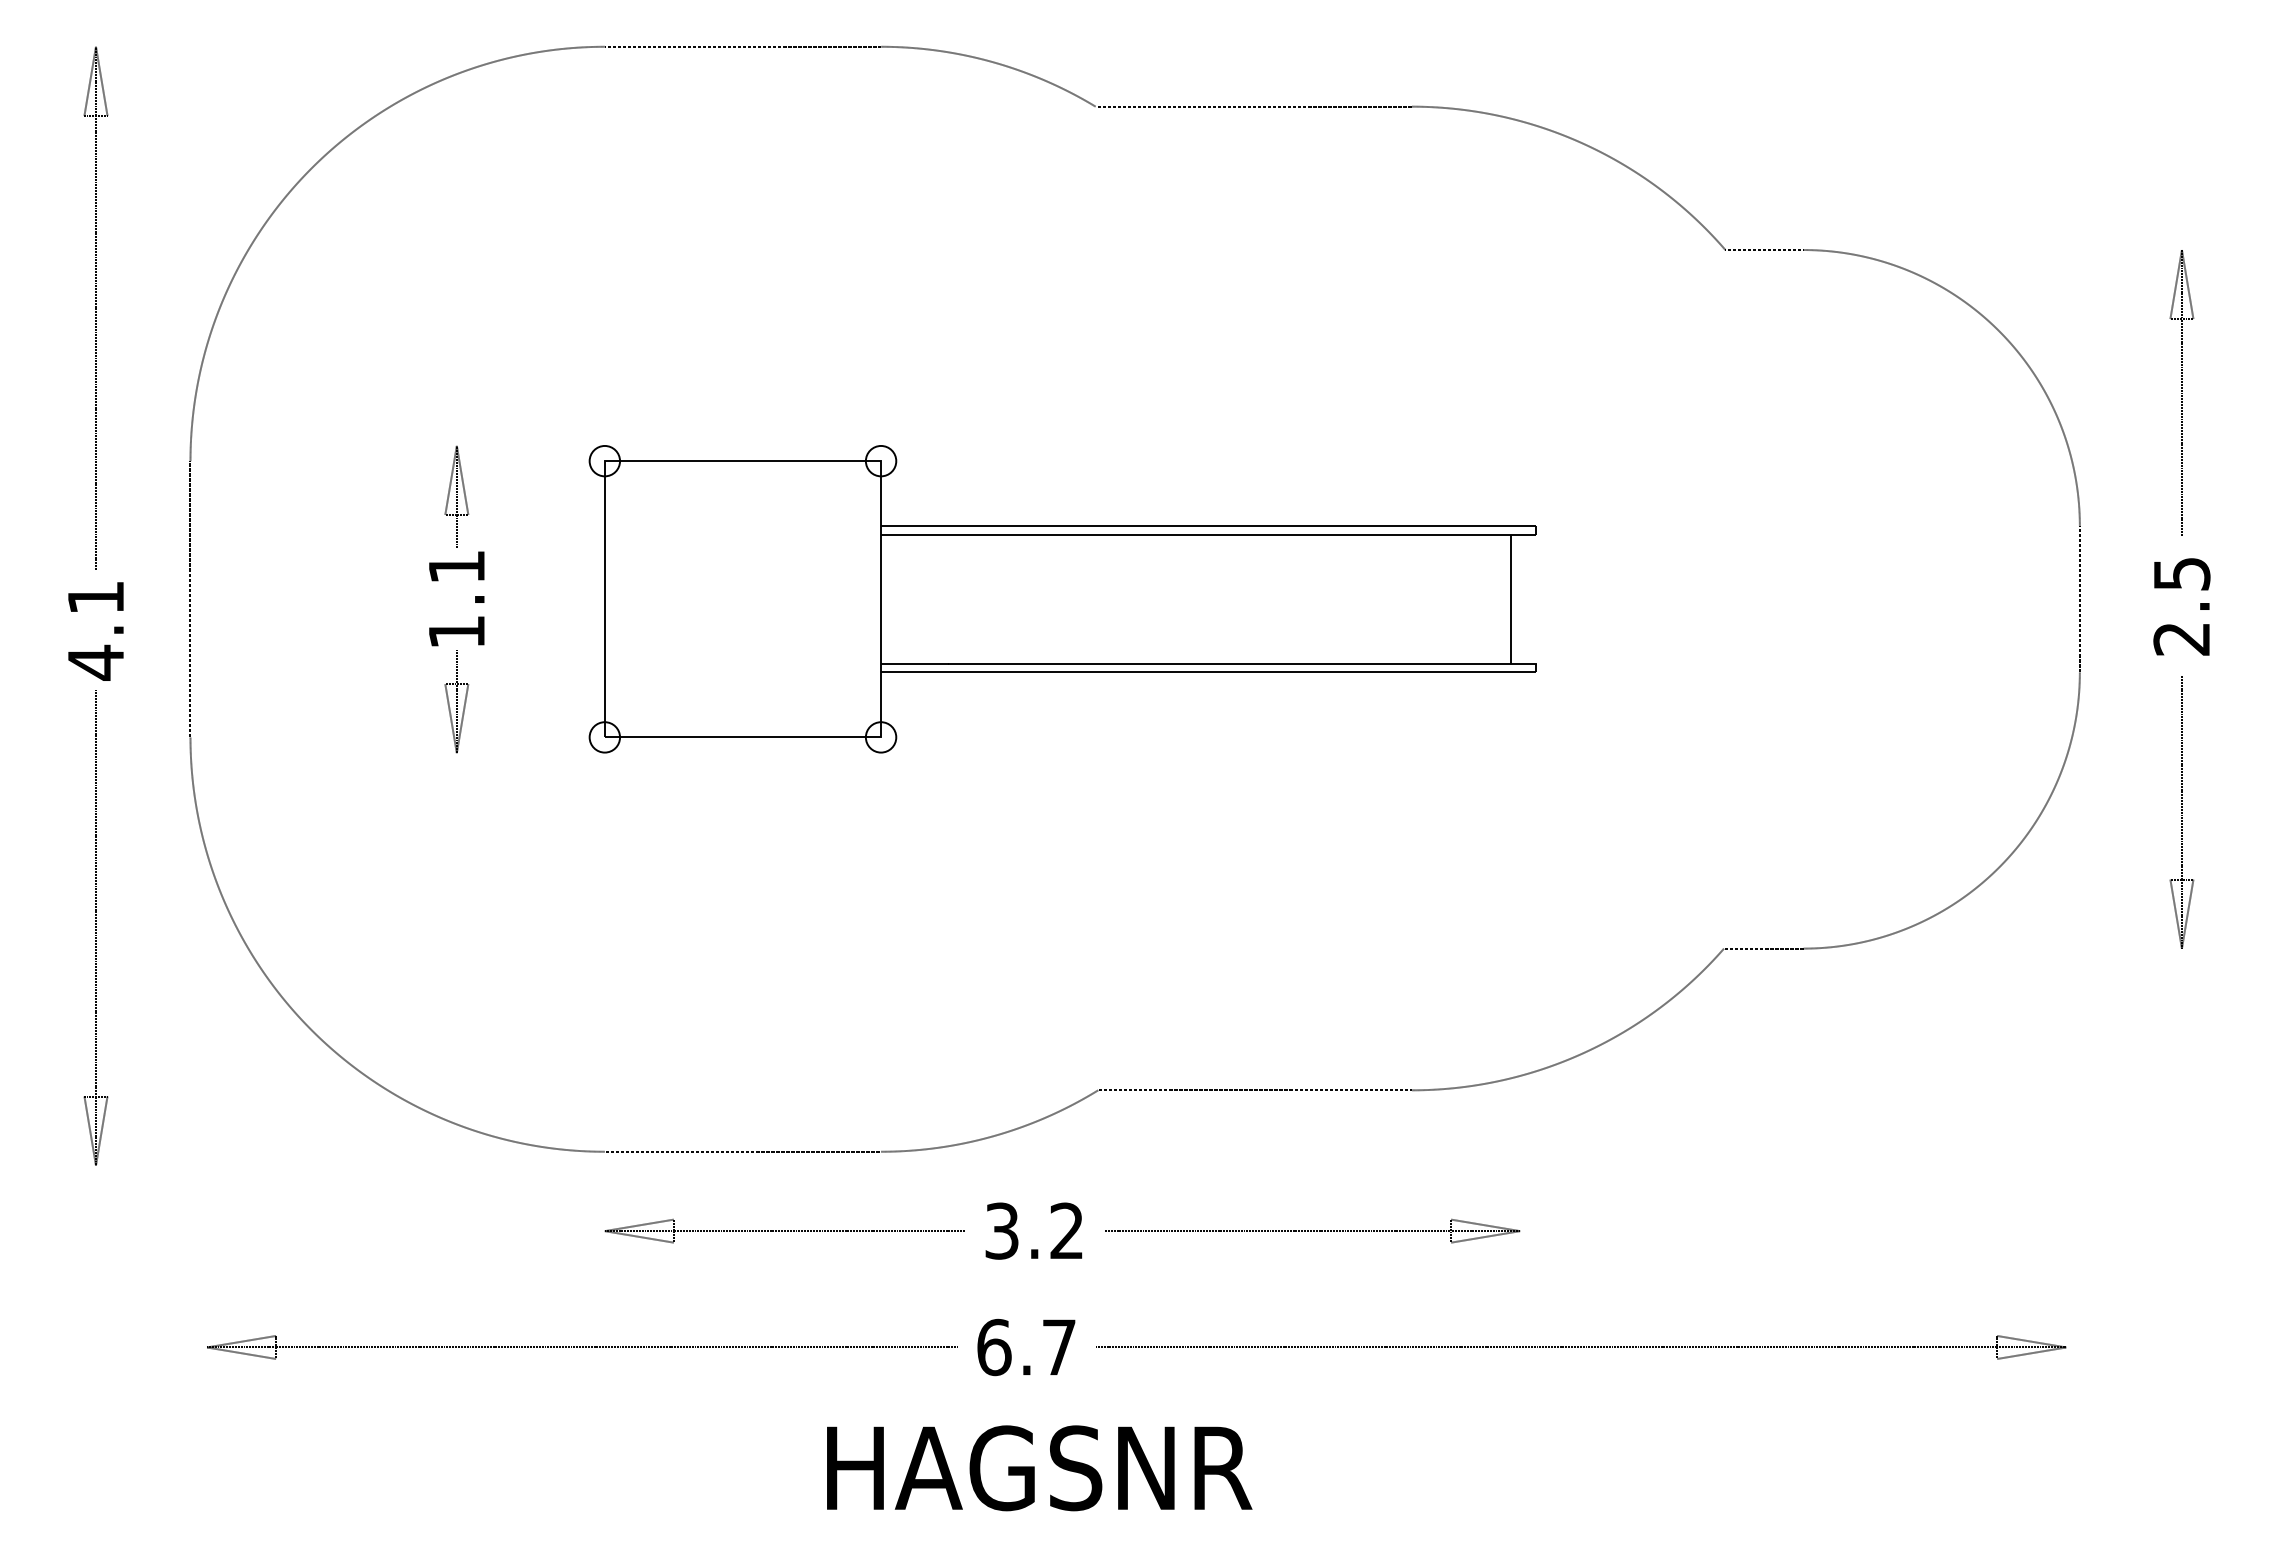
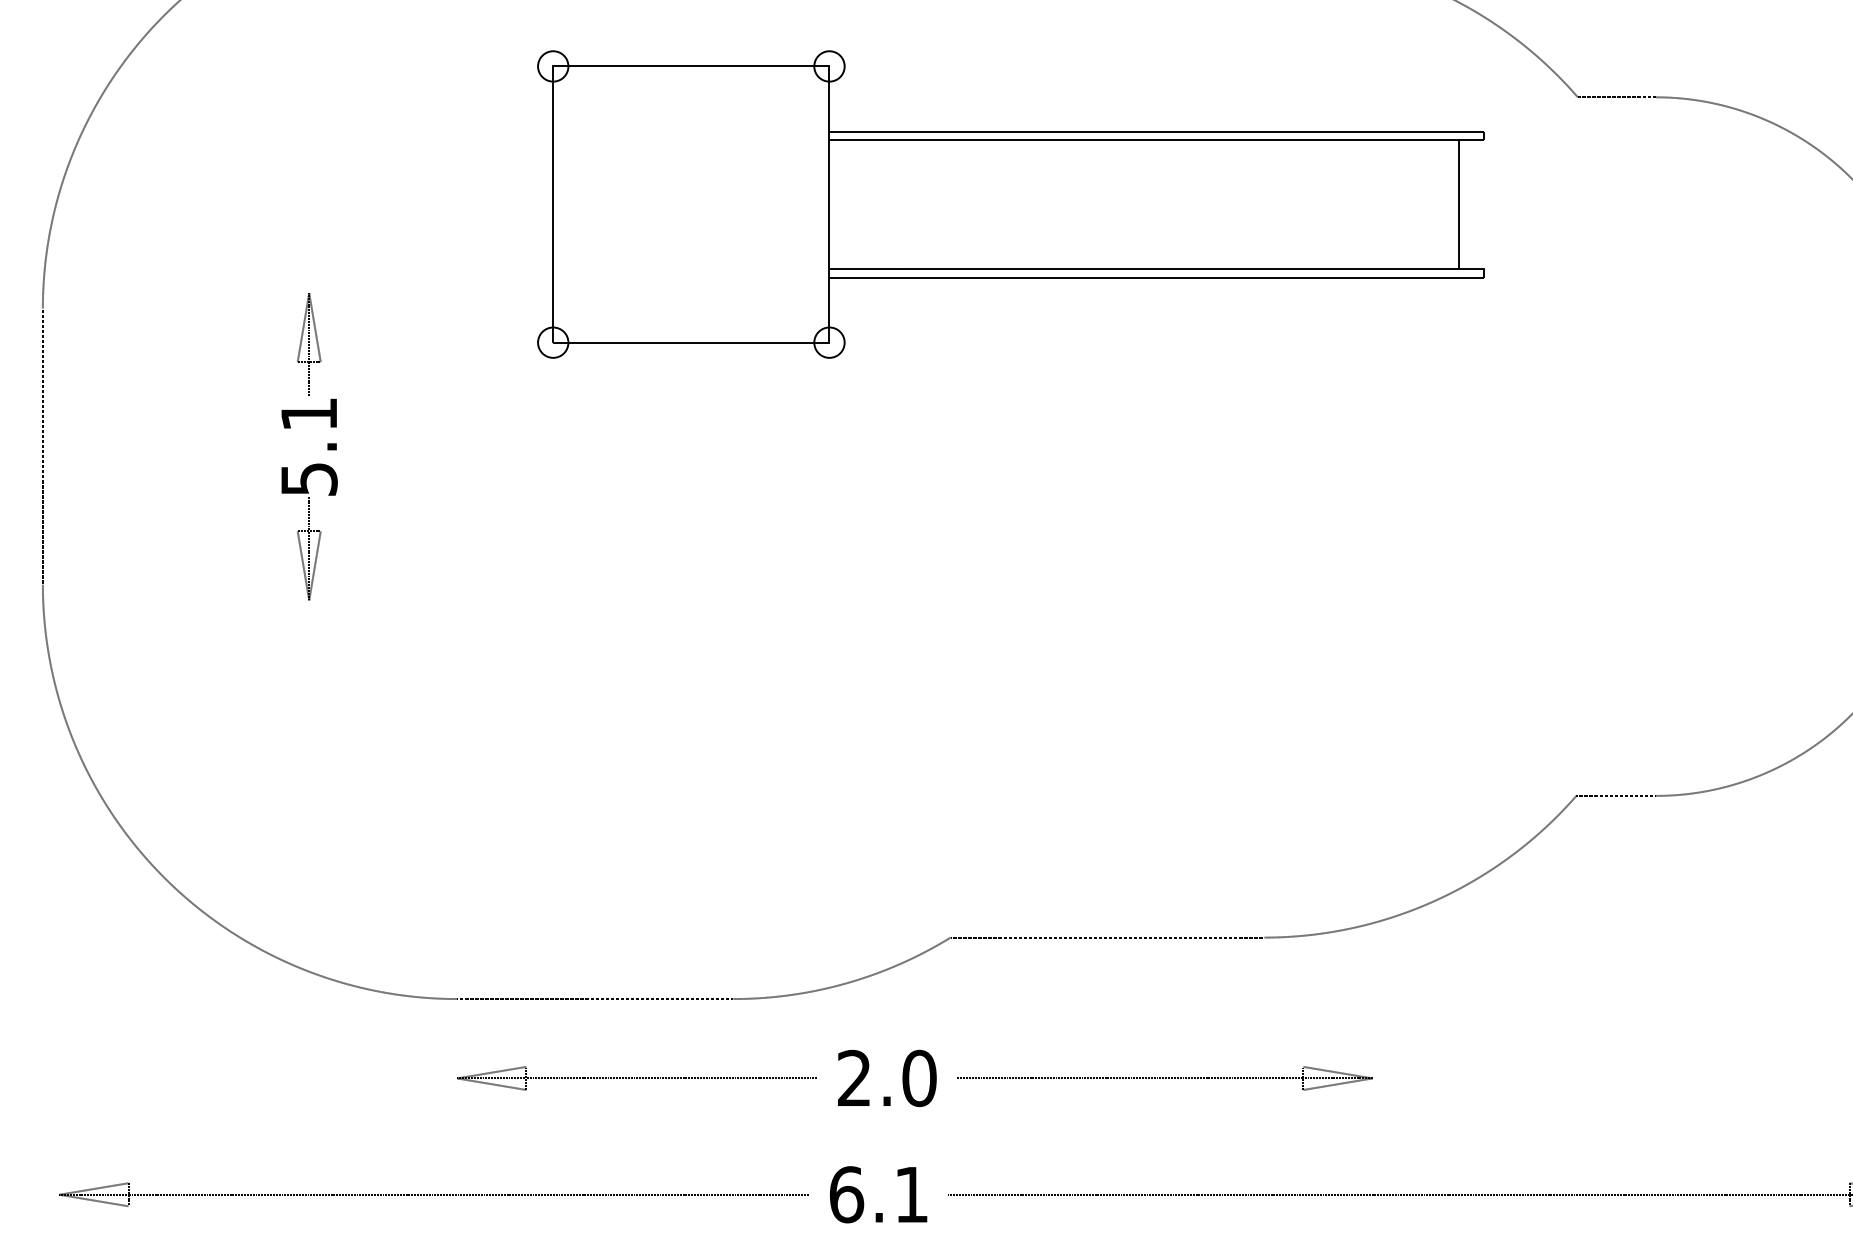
part: (1062, 599) -> (1010, 204), moved
text: (457, 632) -> (309, 479), 1.1 -> 5.1
text: (1034, 1230) -> (886, 1077), 3.2 -> 2.0
text: (1059, 1347) -> (911, 1194), 6.7 -> 6.1

